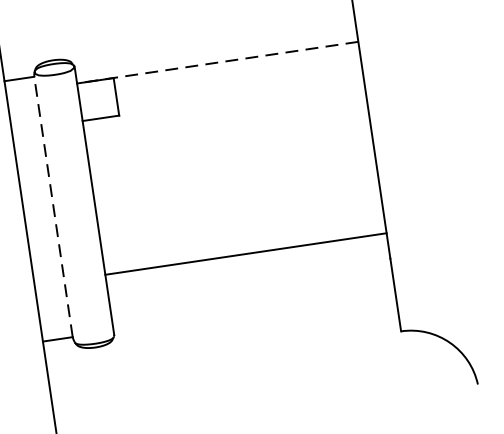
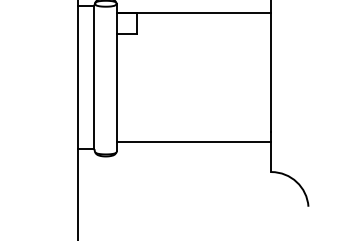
line: (216, 63) -> (193, 13), dashed -> solid
line: (53, 206) -> (94, 77), dashed -> solid
line: (244, 254) -> (193, 142), moved

